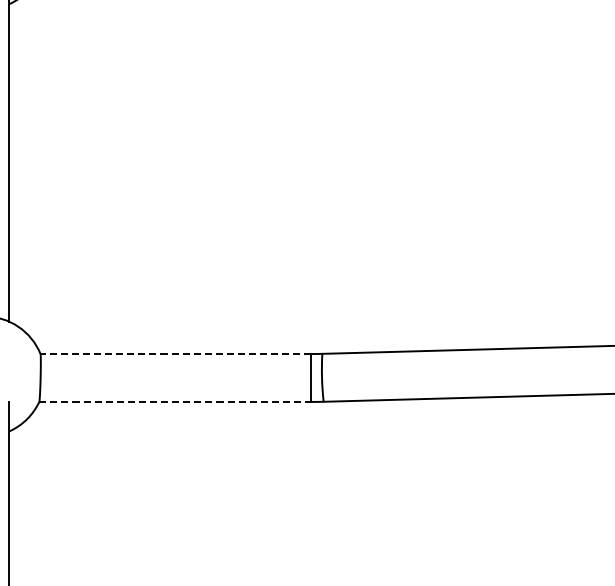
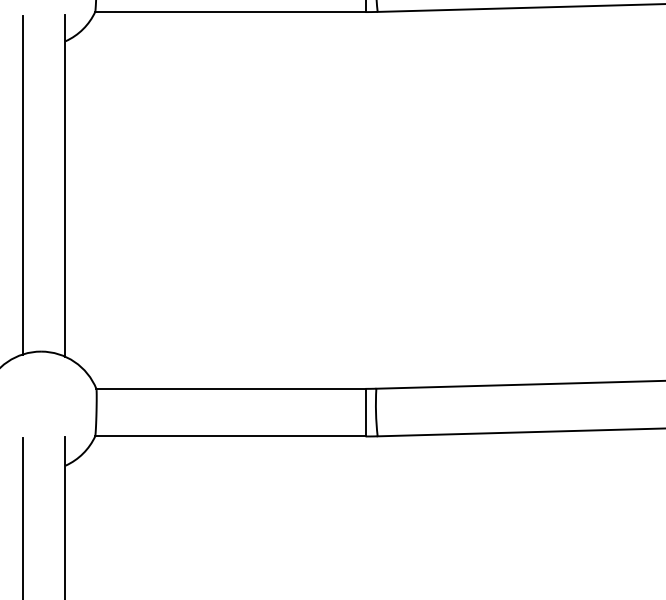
line: (175, 353) -> (230, 388), dashed -> solid
line: (175, 401) -> (230, 436), dashed -> solid

